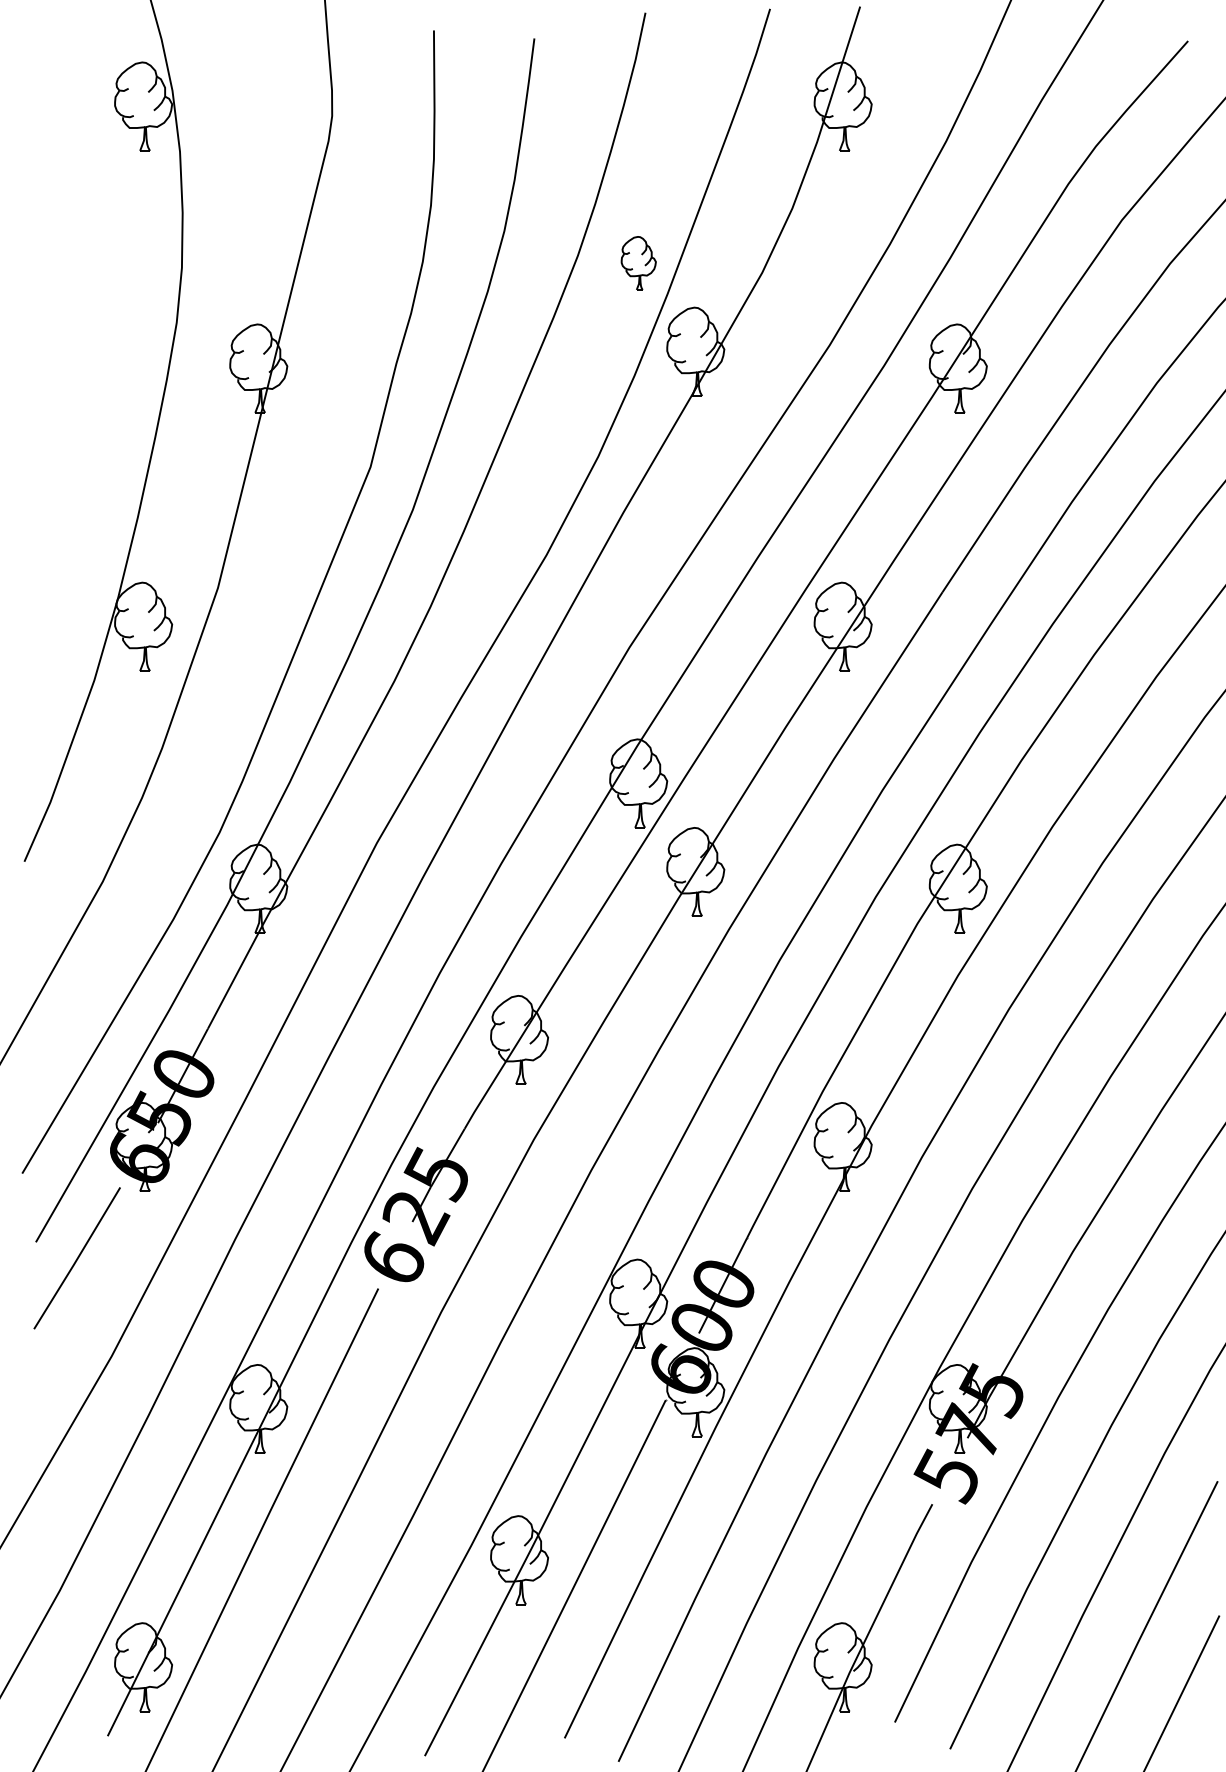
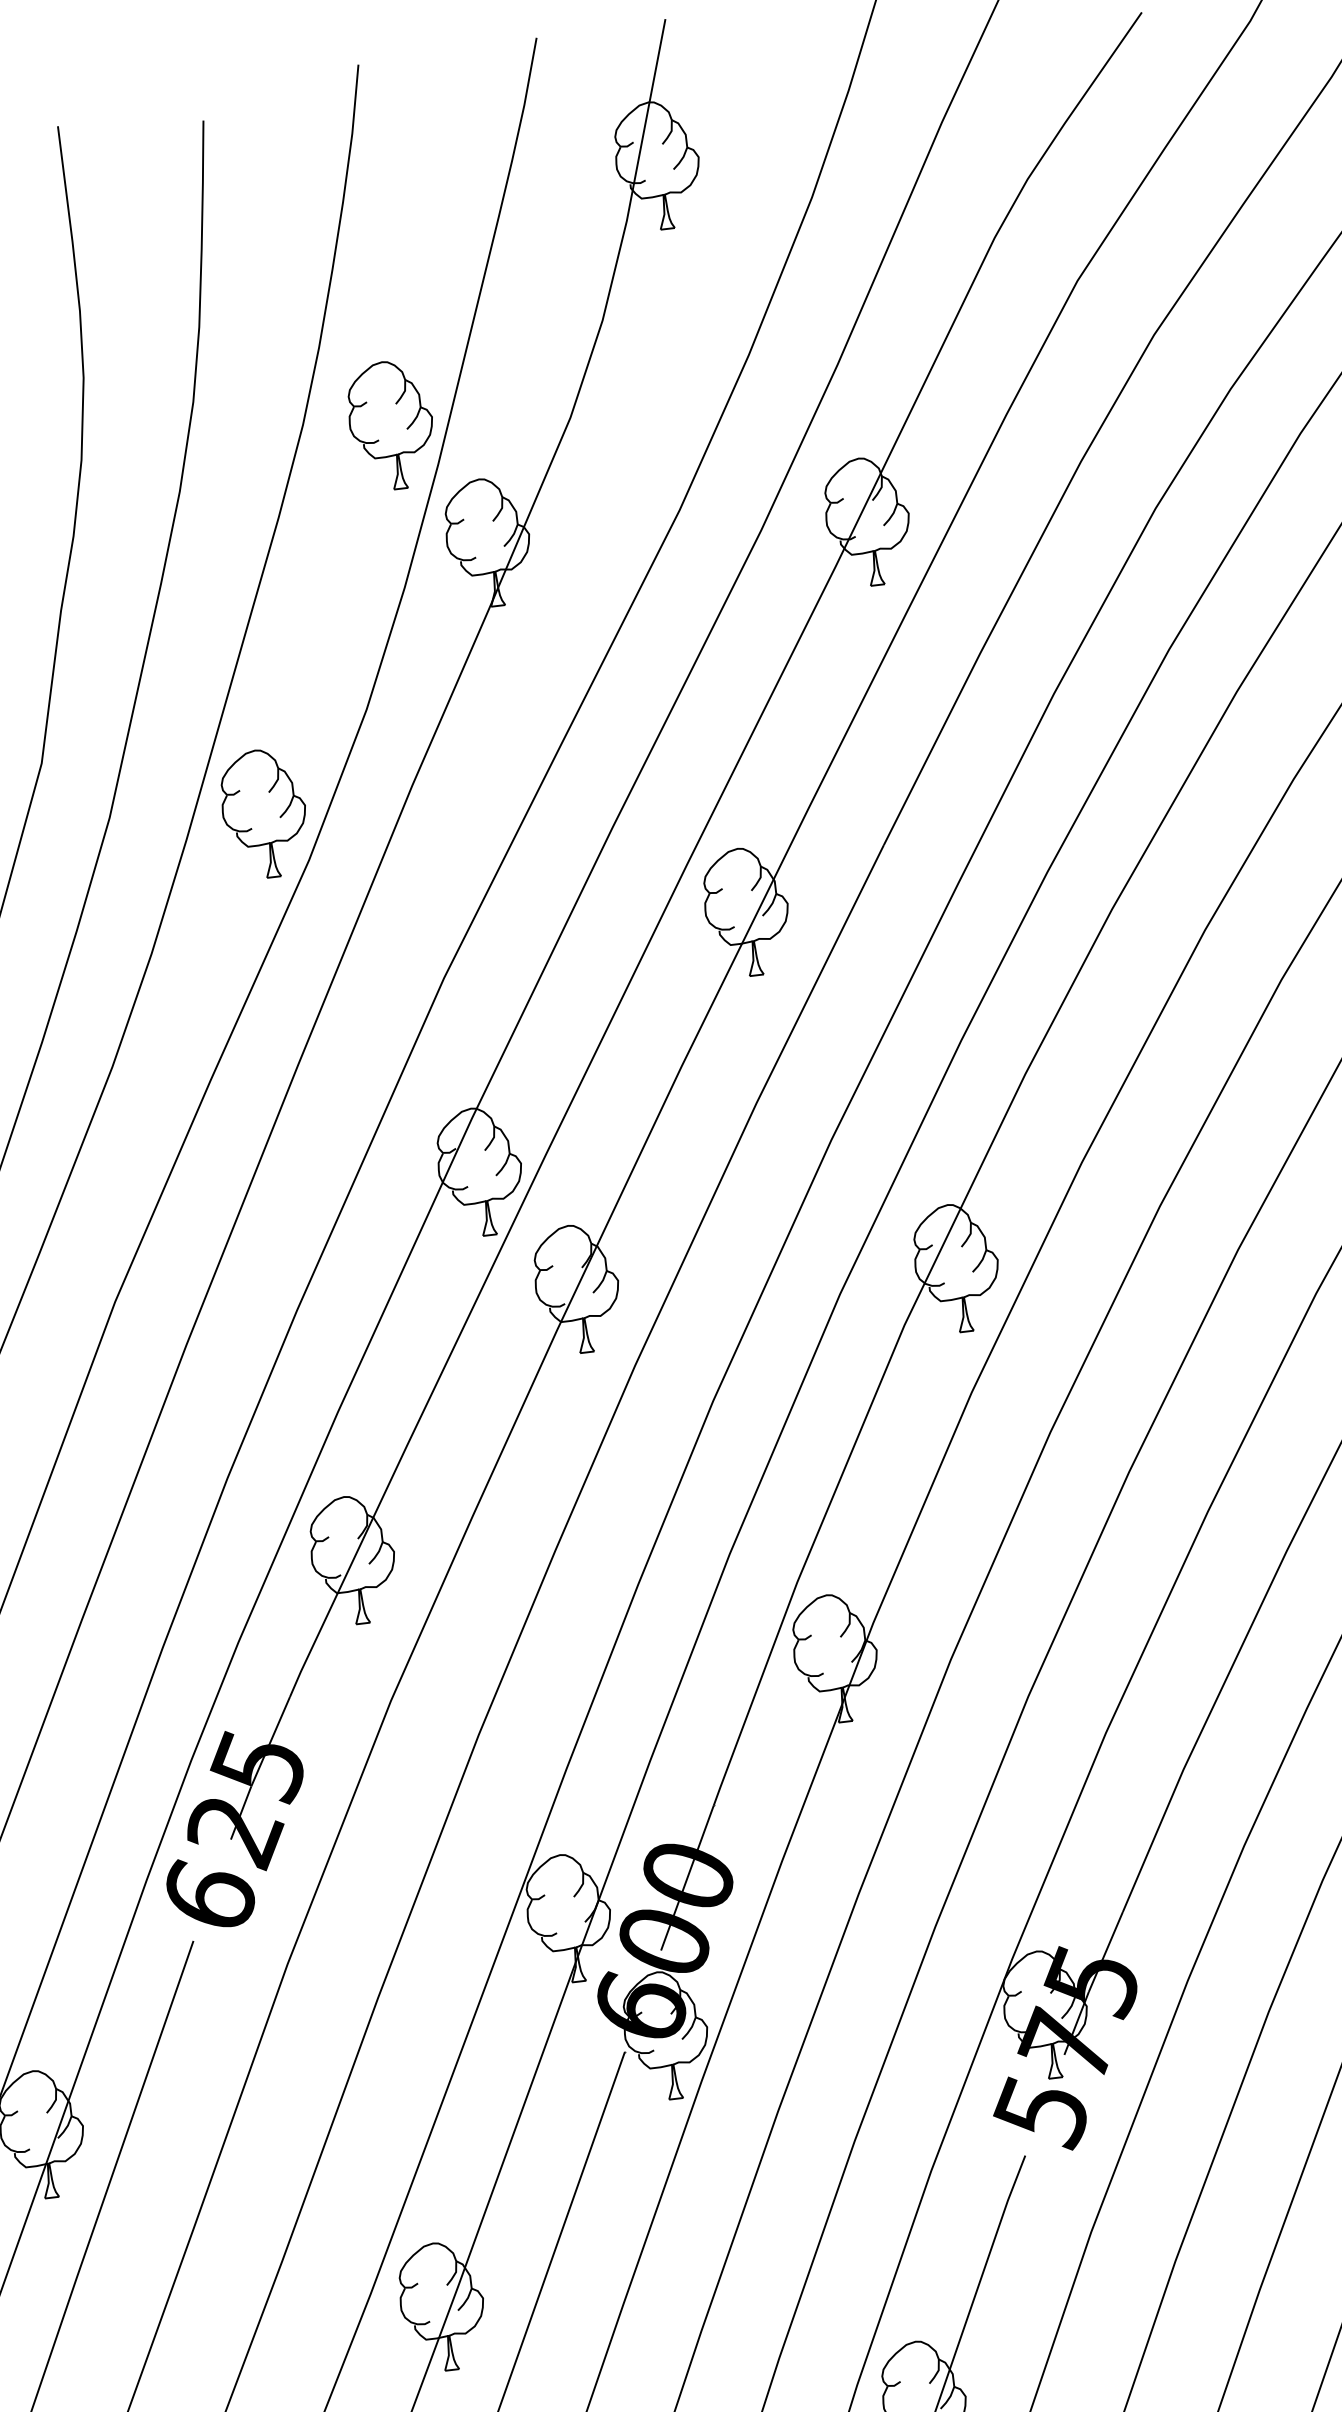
part: (638, 263) -> (391, 425), size x1.67
part: (519, 519) -> (264, 813), added

